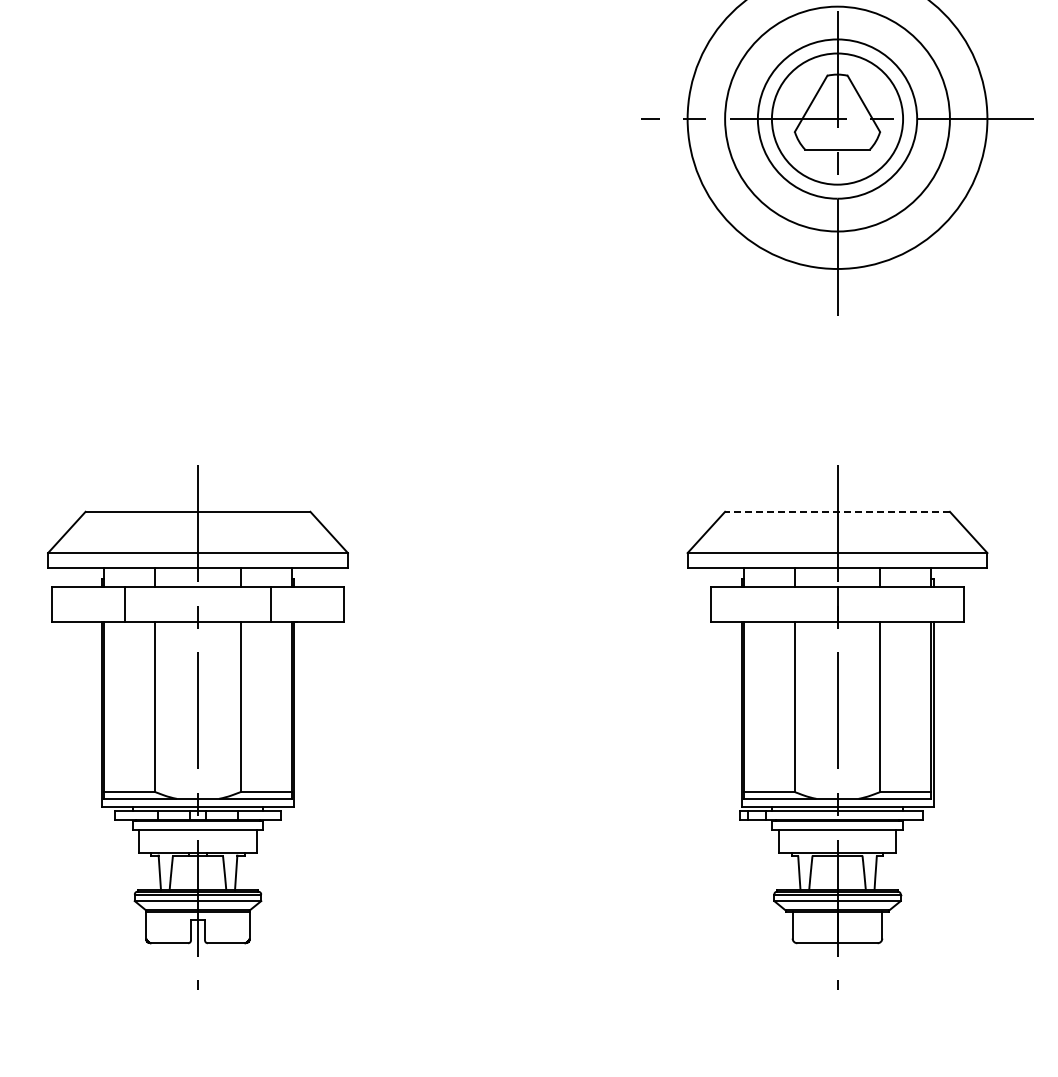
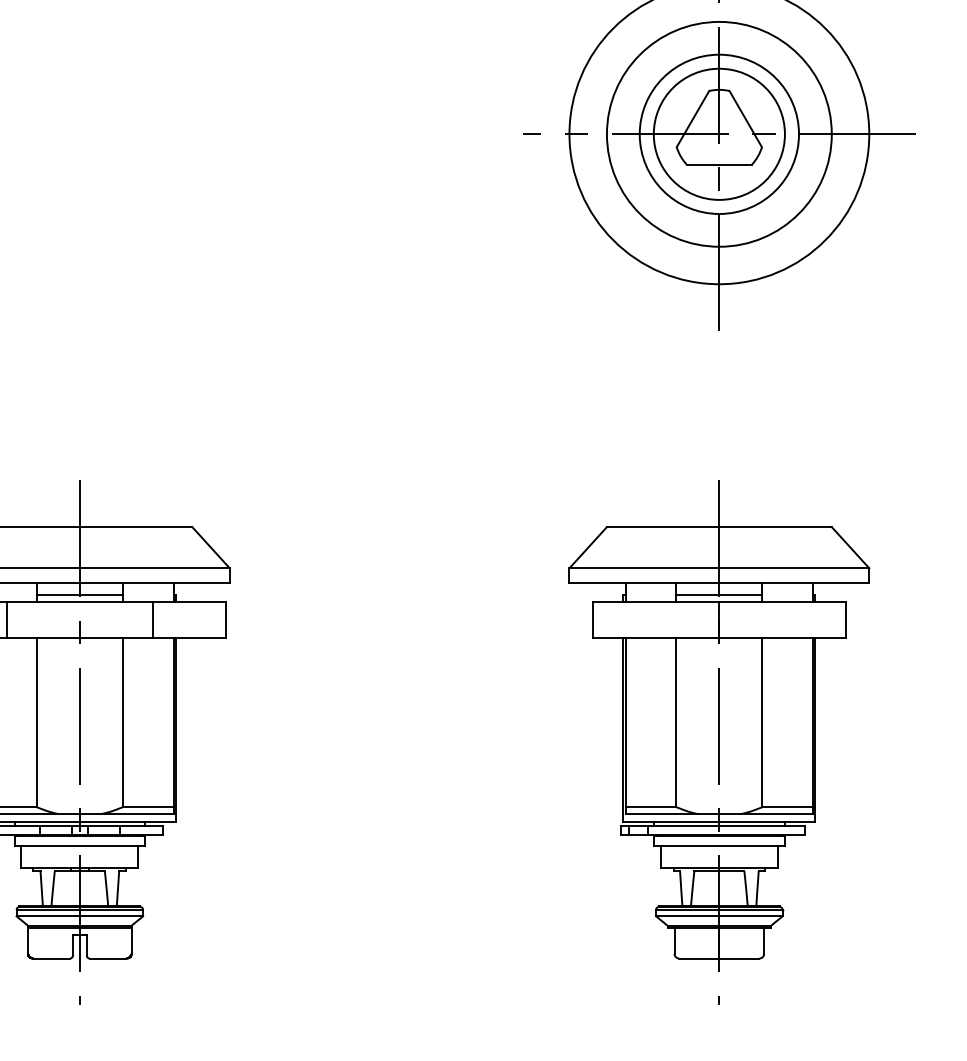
line: (837, 511) -> (719, 526), dashed -> solid
line: (197, 579) -> (79, 594), added
line: (837, 579) -> (719, 594), added

